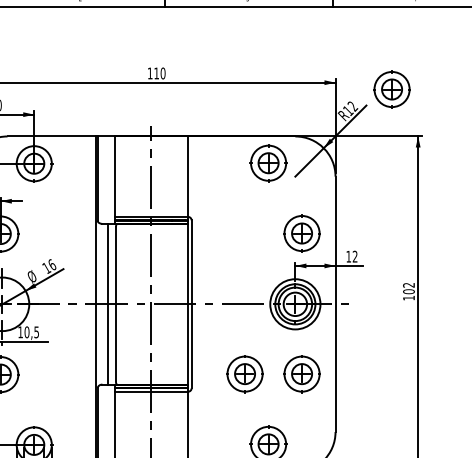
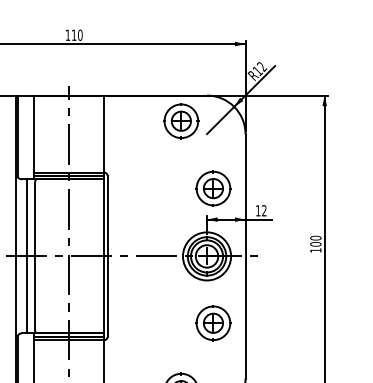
part: (391, 89) -> (299, 50), removed
text: (408, 284) -> (315, 237), 102 -> 100
part: (244, 374) -> (158, 323), removed

